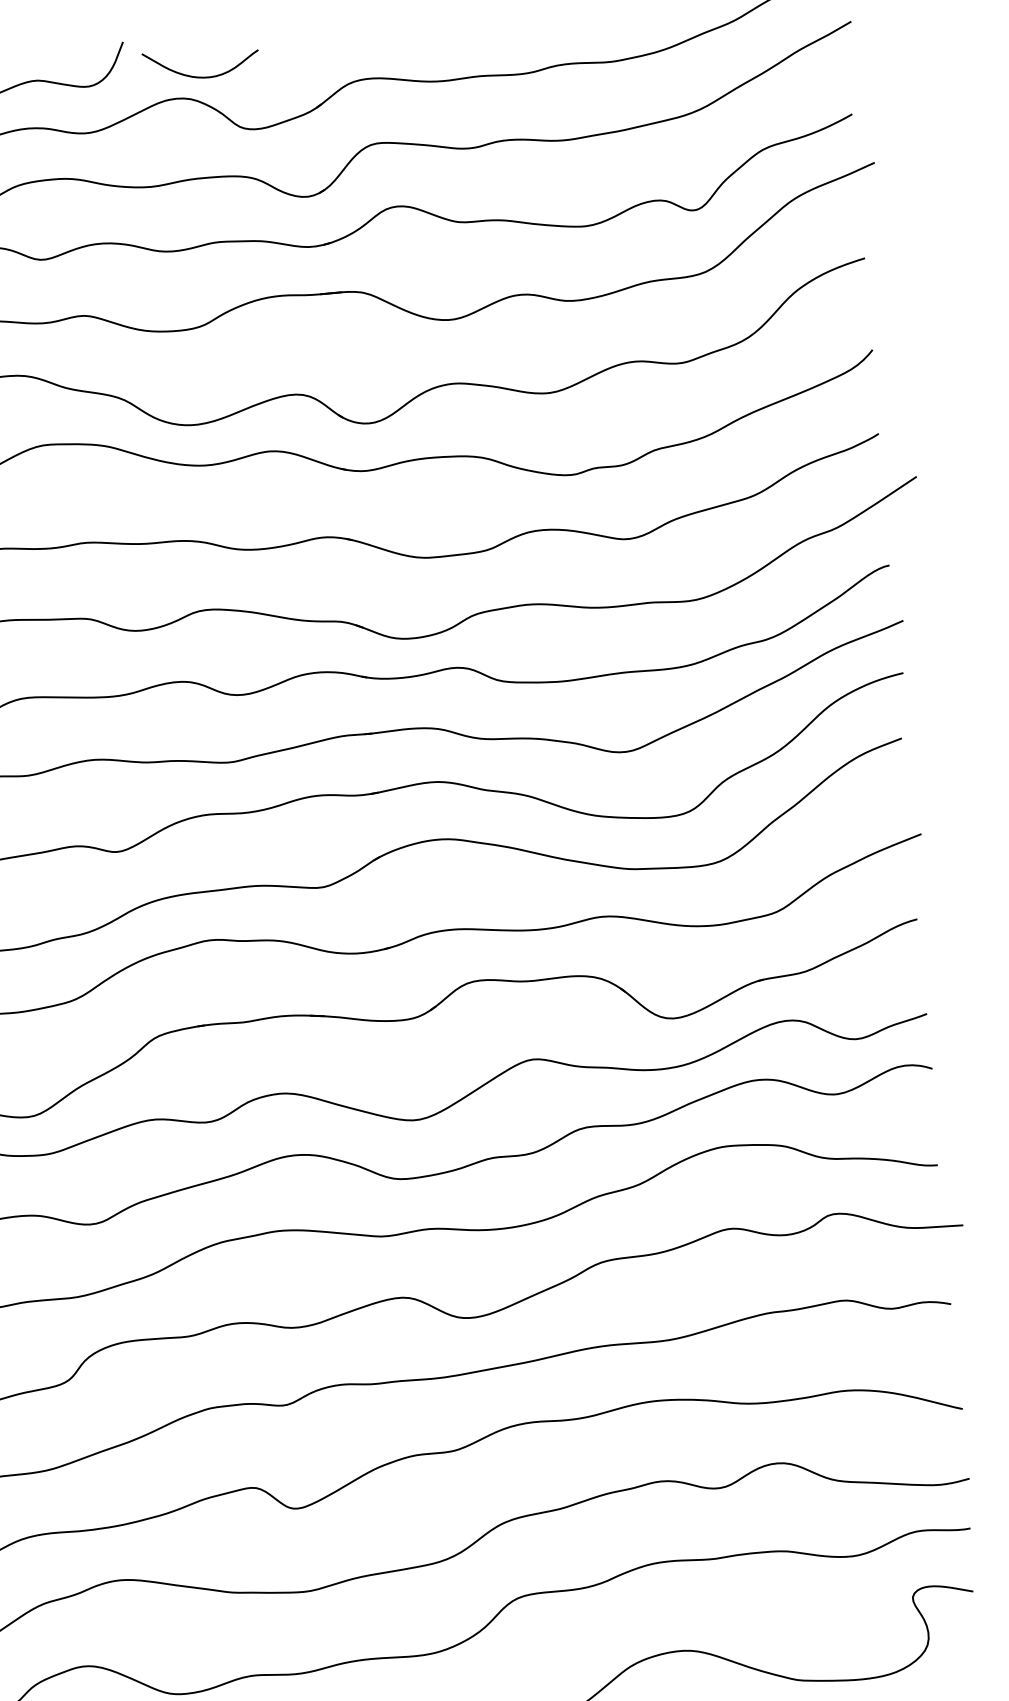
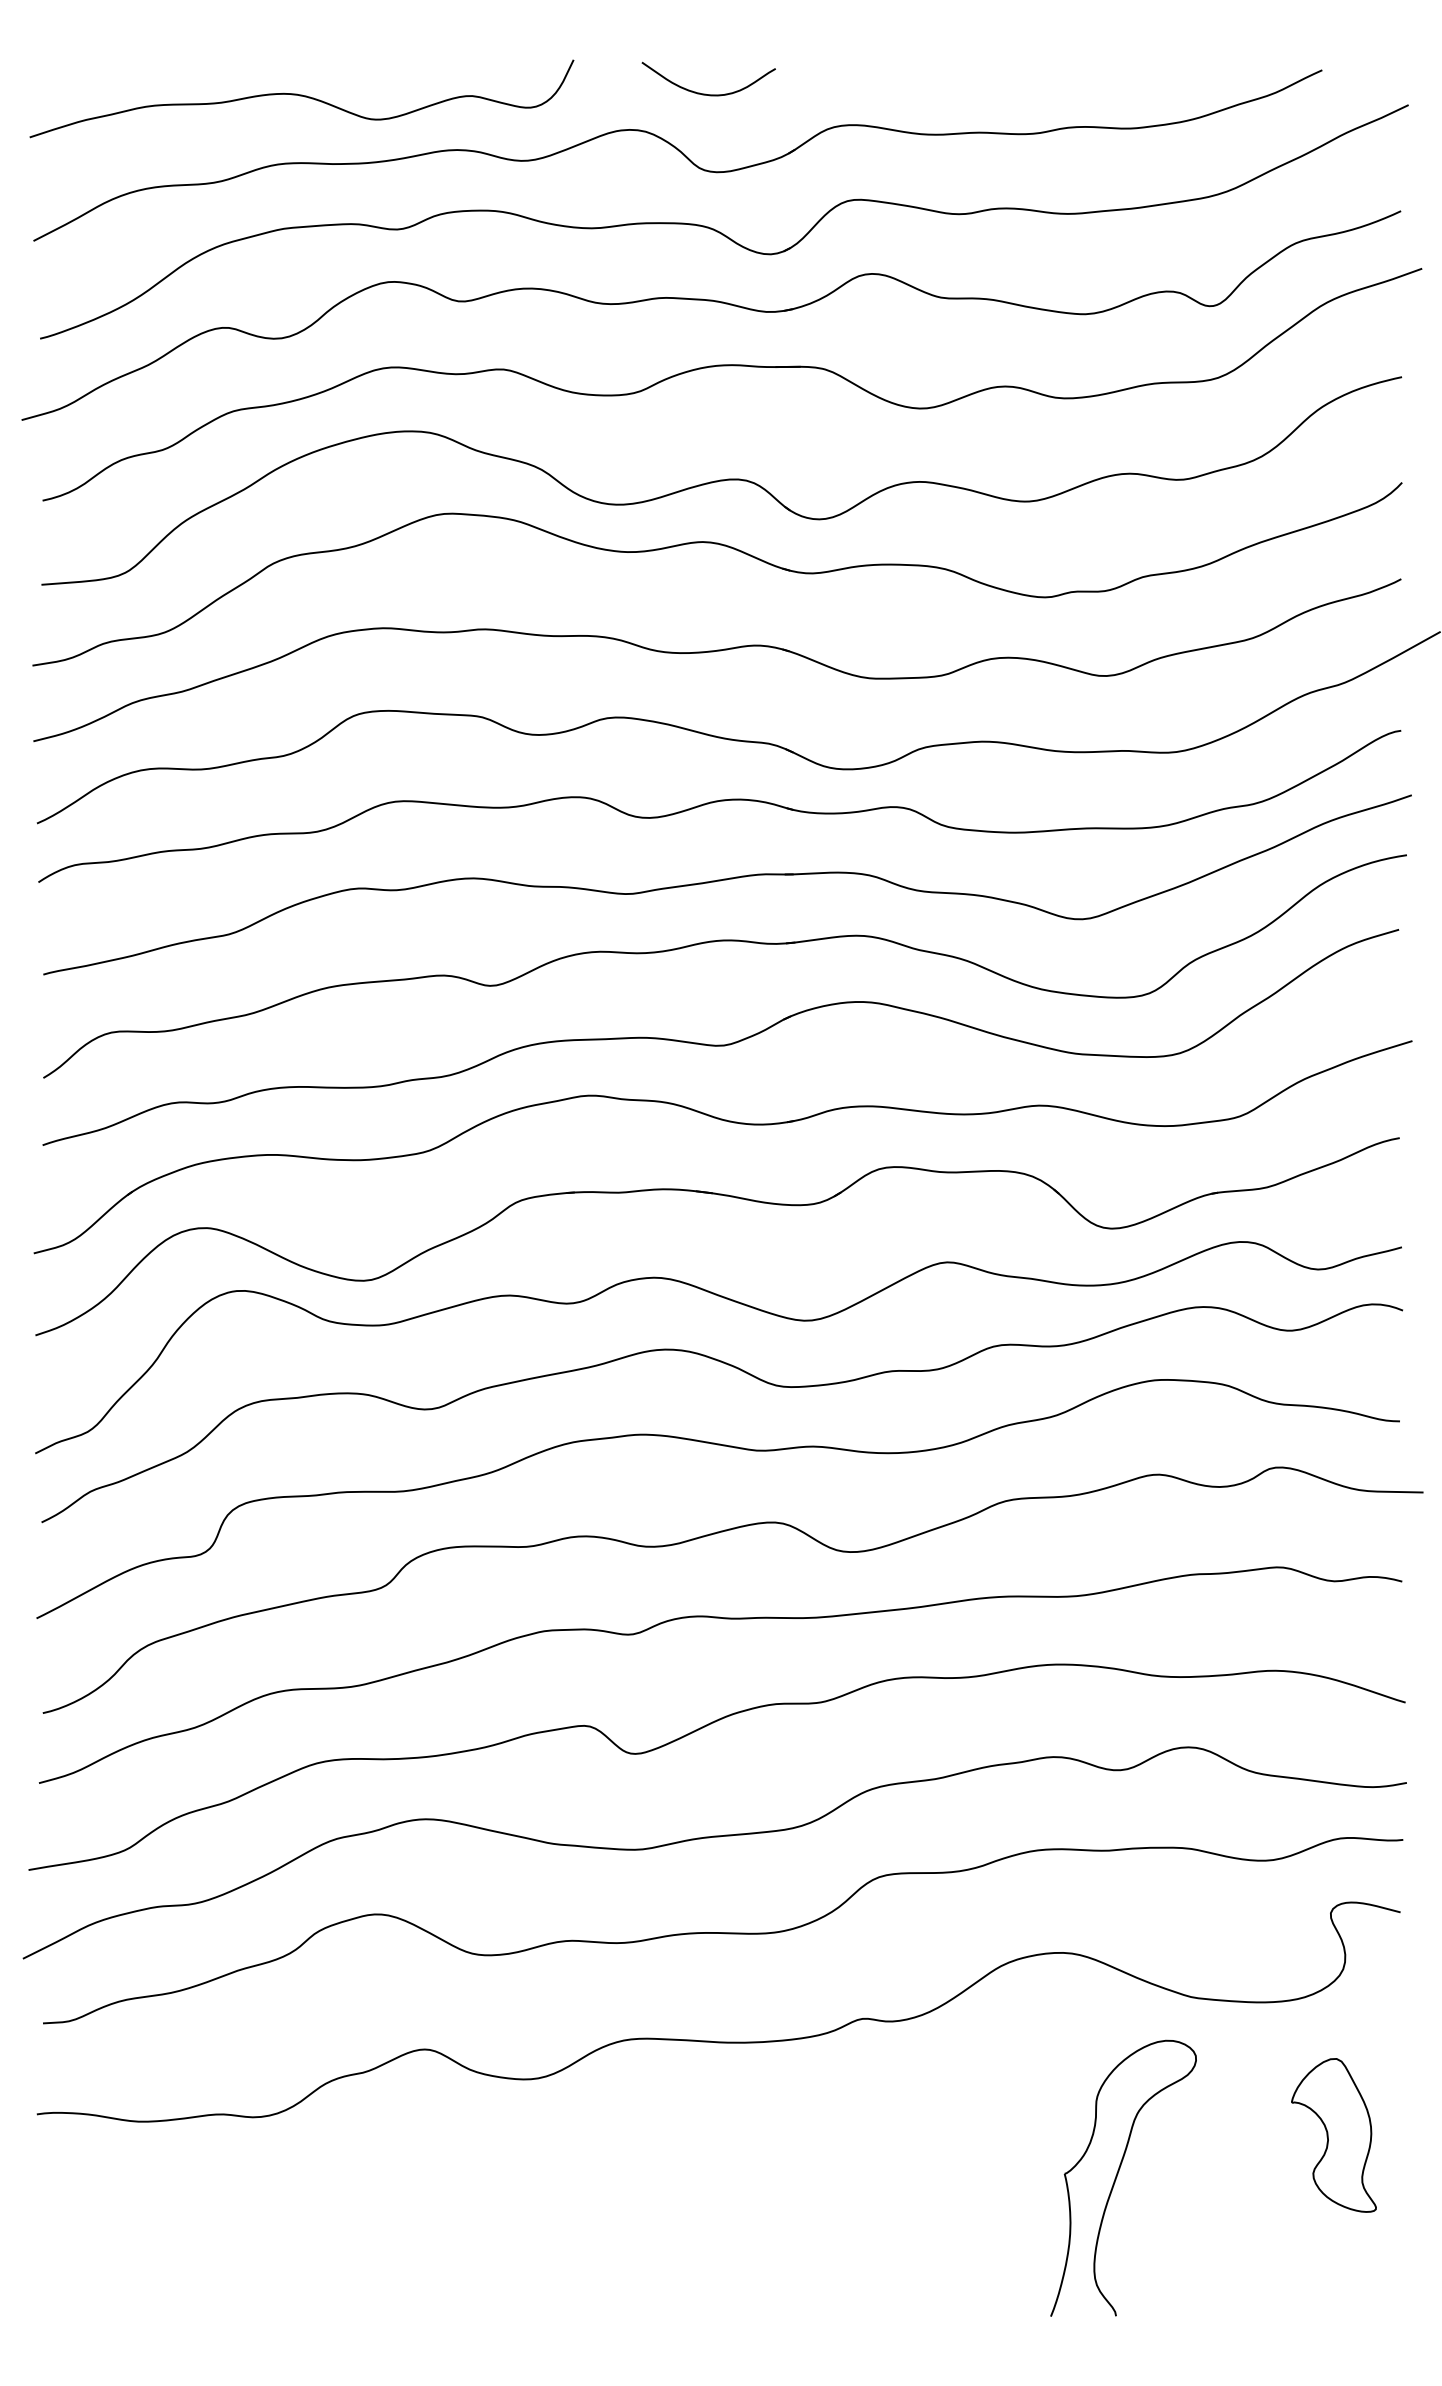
curve: (199, 76) -> (705, 93), moved

